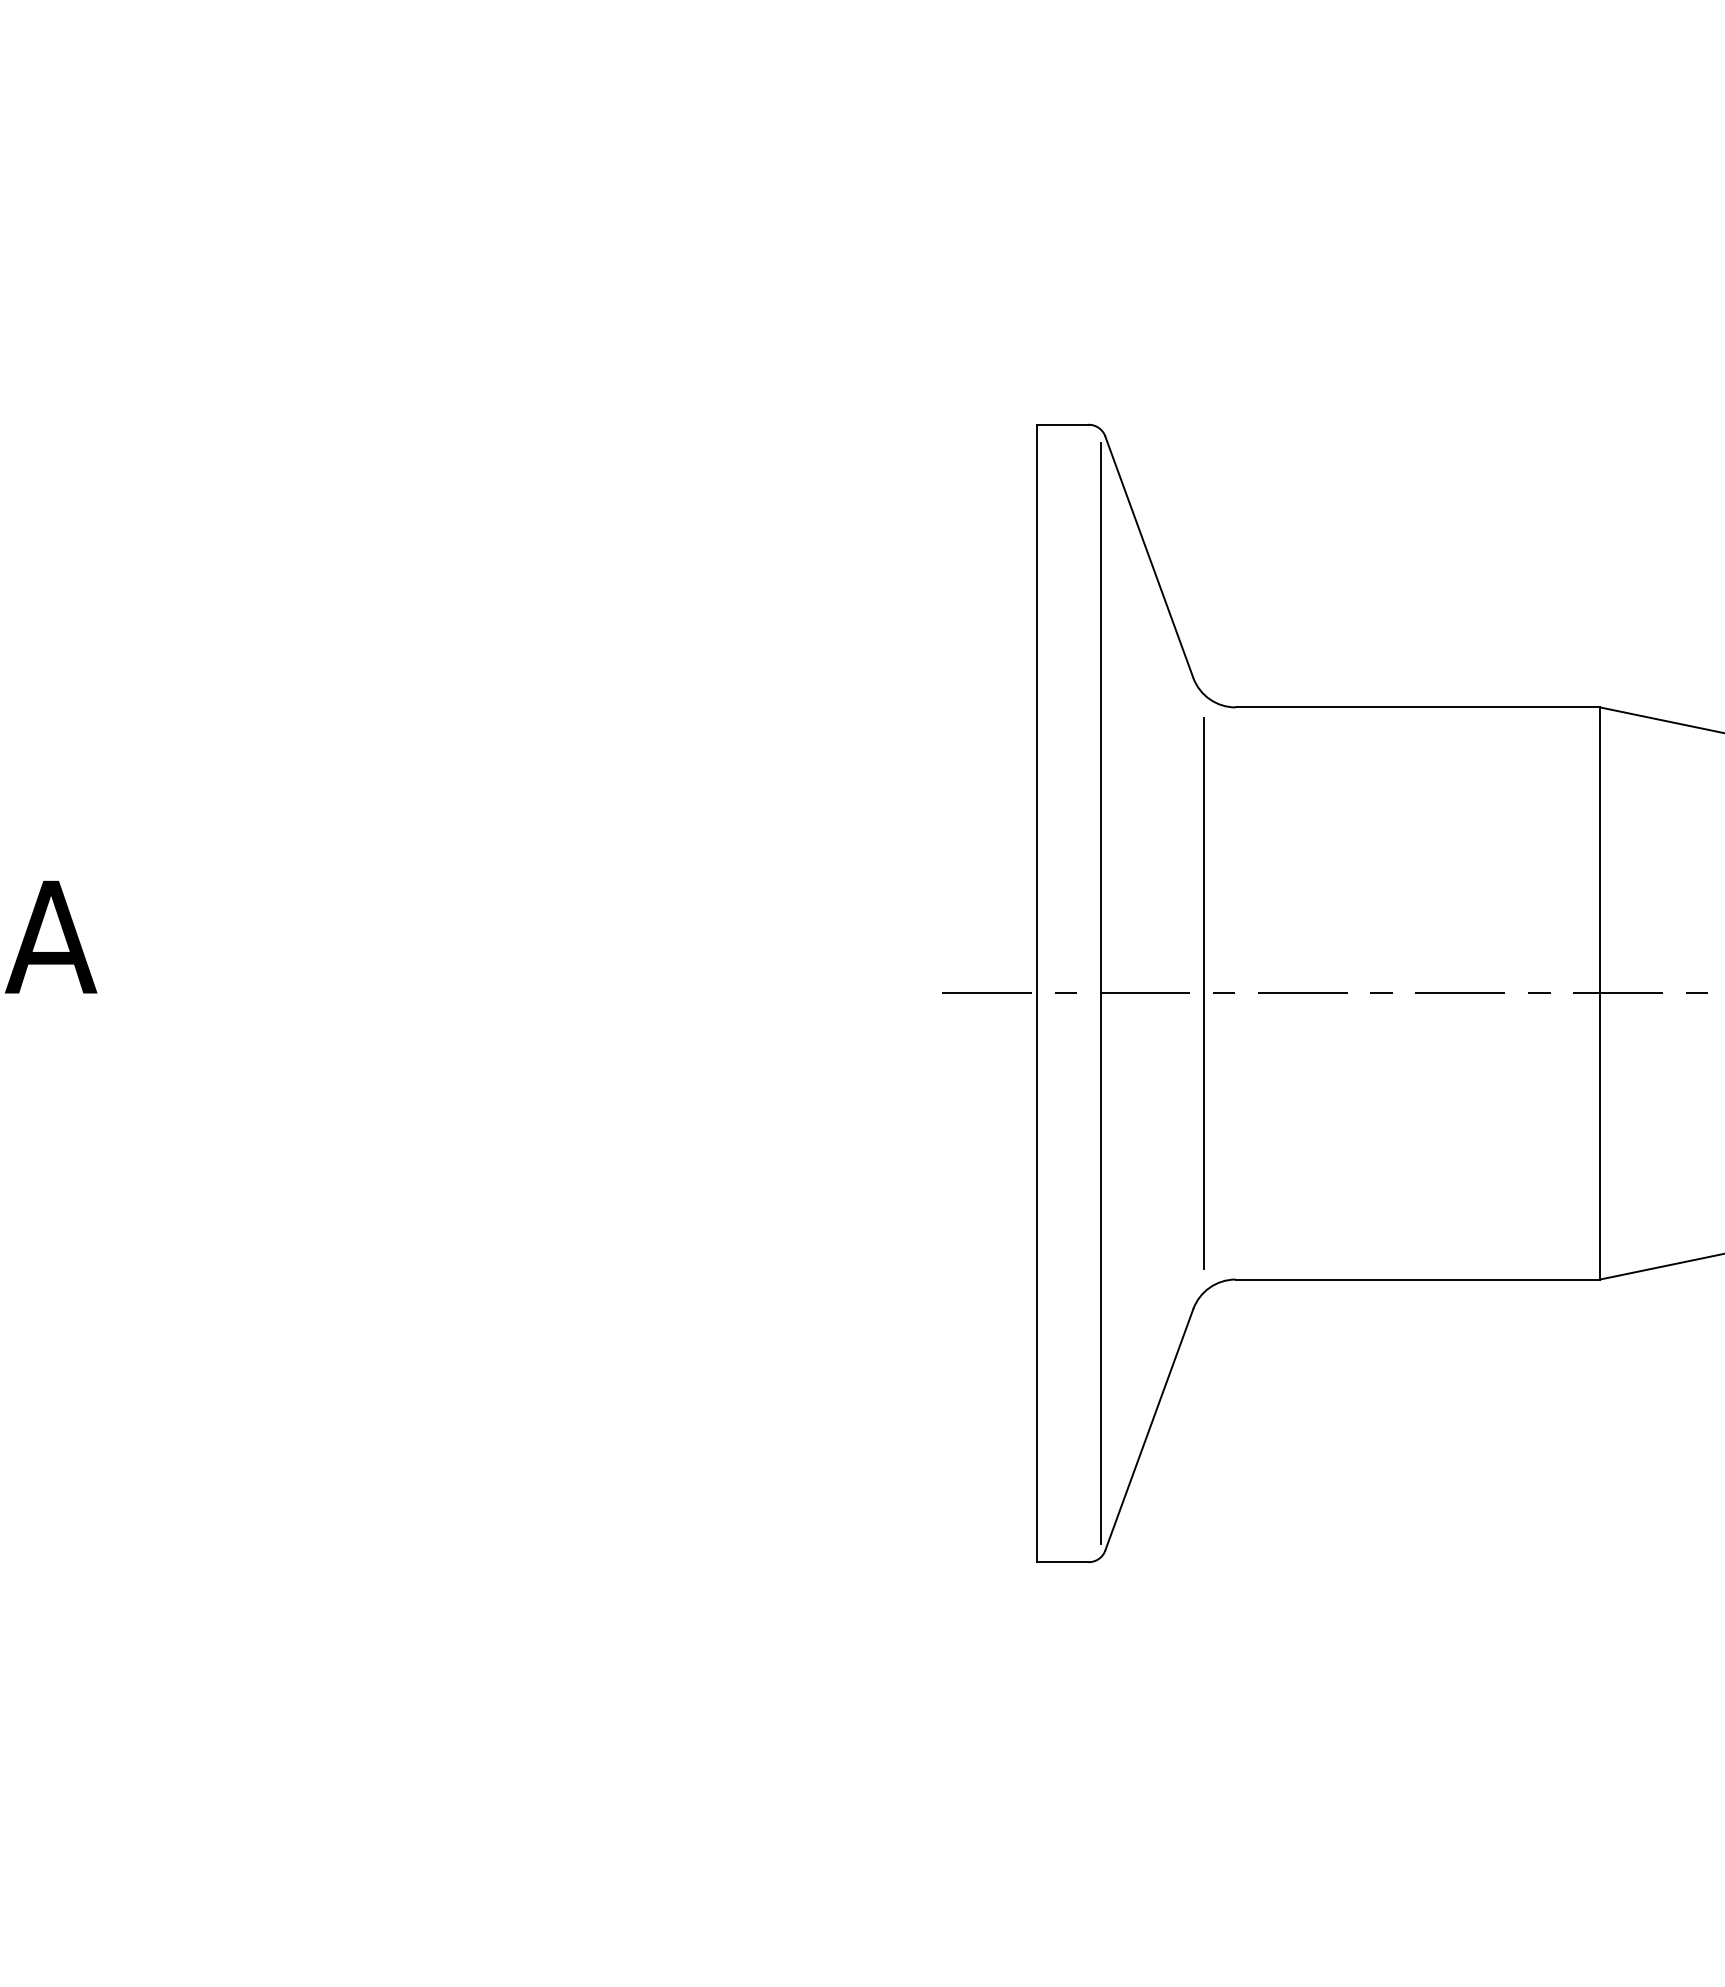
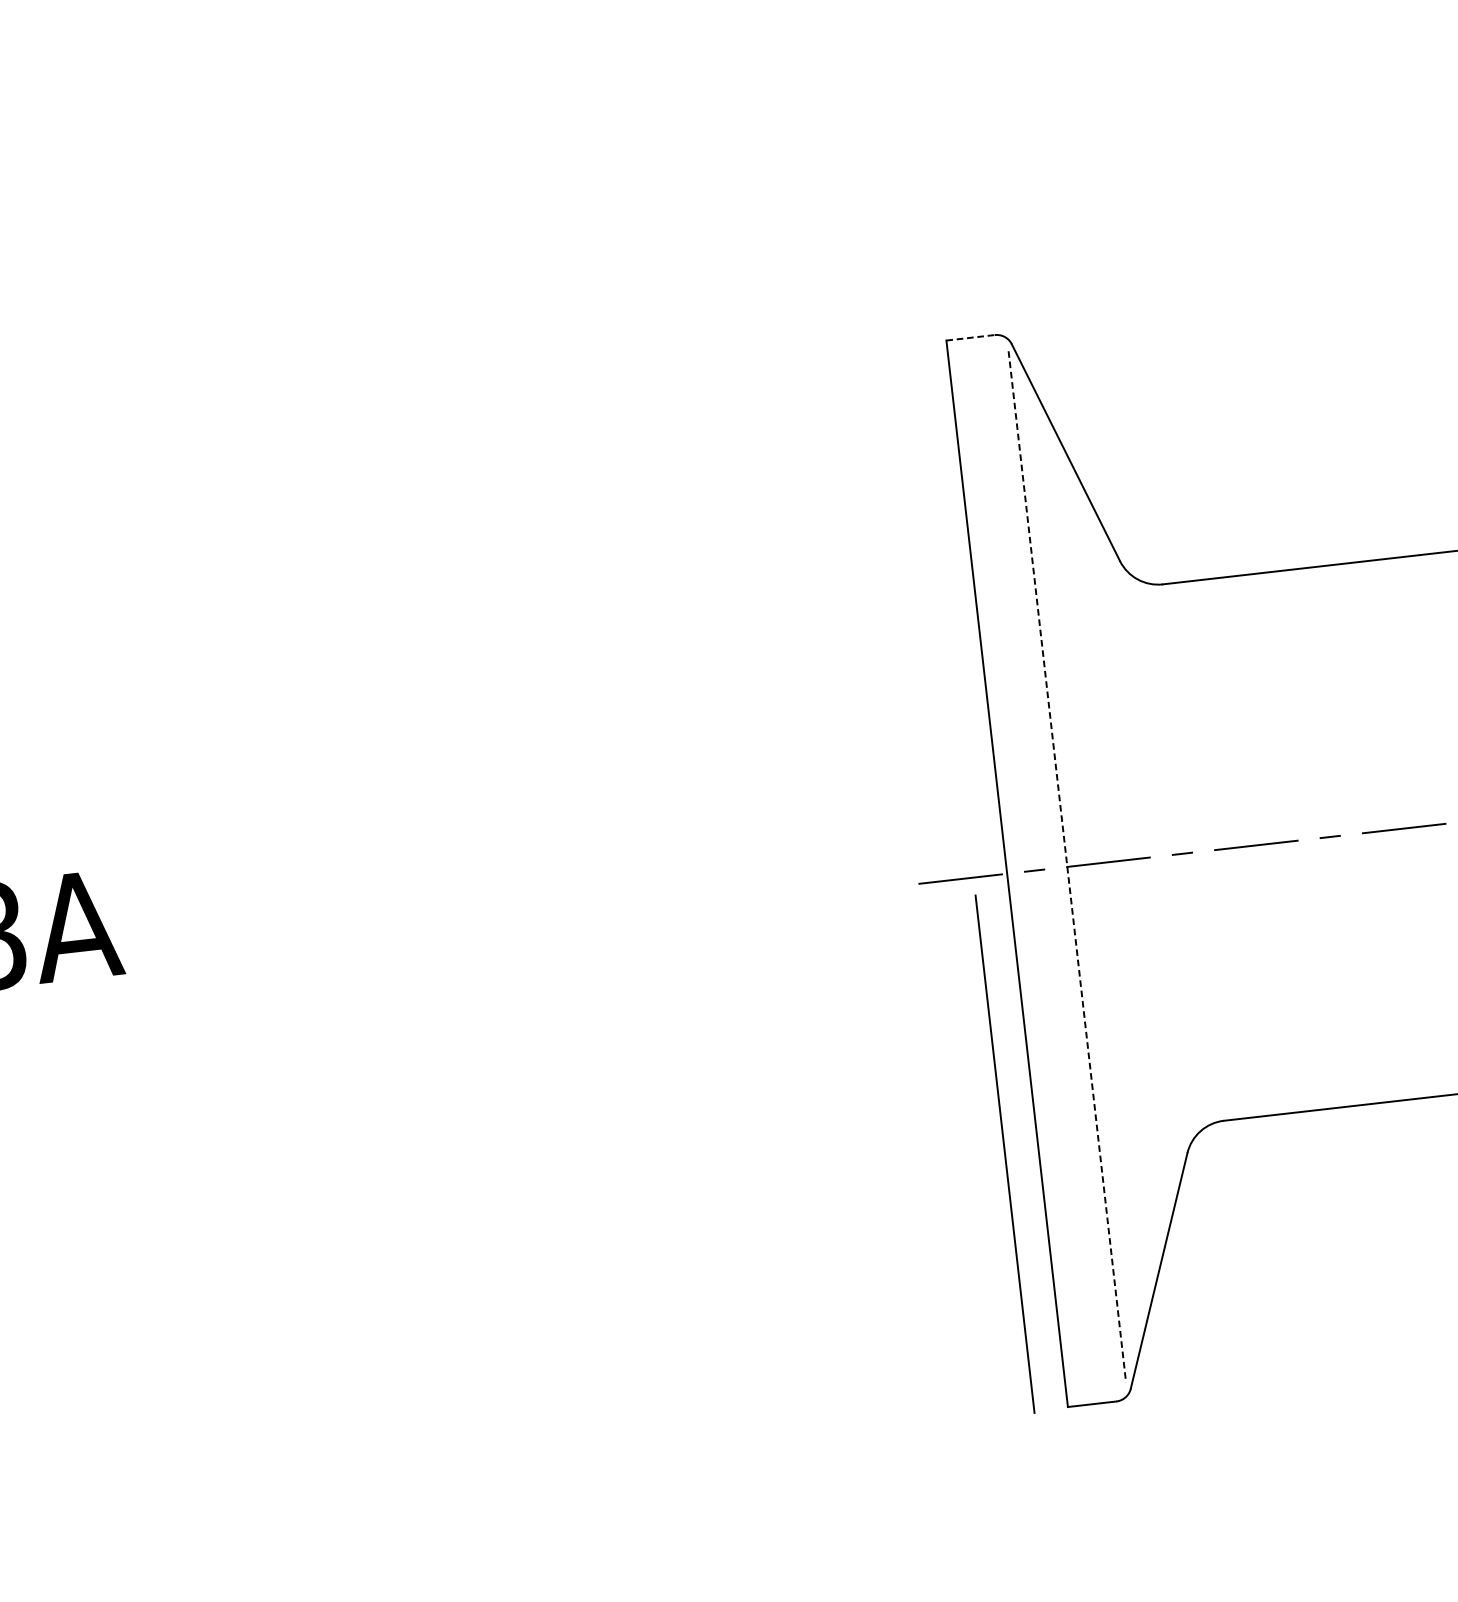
line: (1062, 424) -> (970, 337), solid -> dashed
line: (1101, 993) -> (1067, 866), solid -> dashed
line: (1203, 993) -> (1004, 1154), moved

